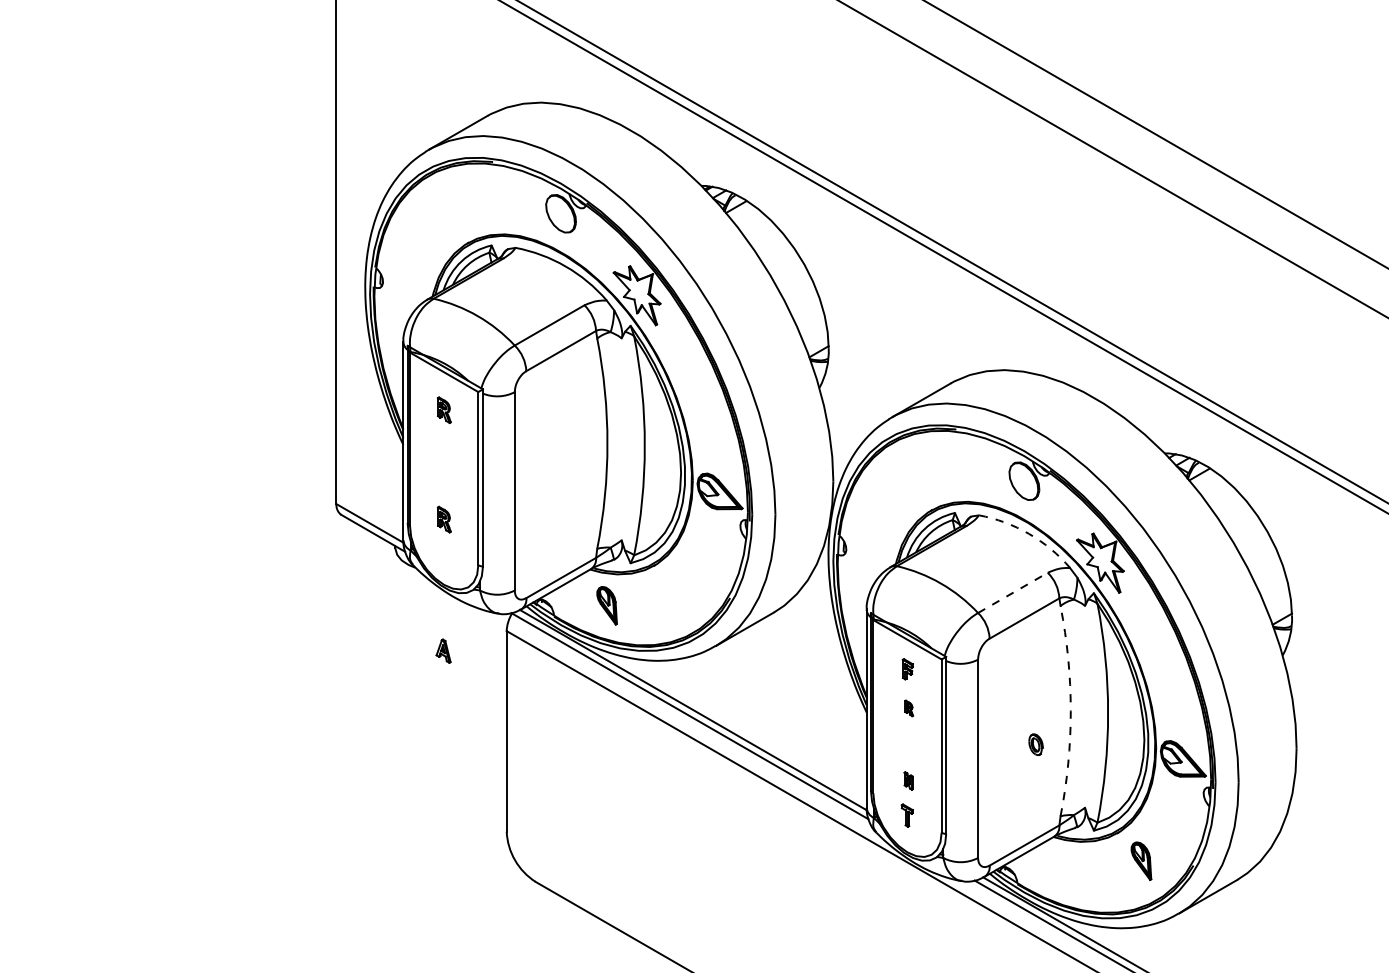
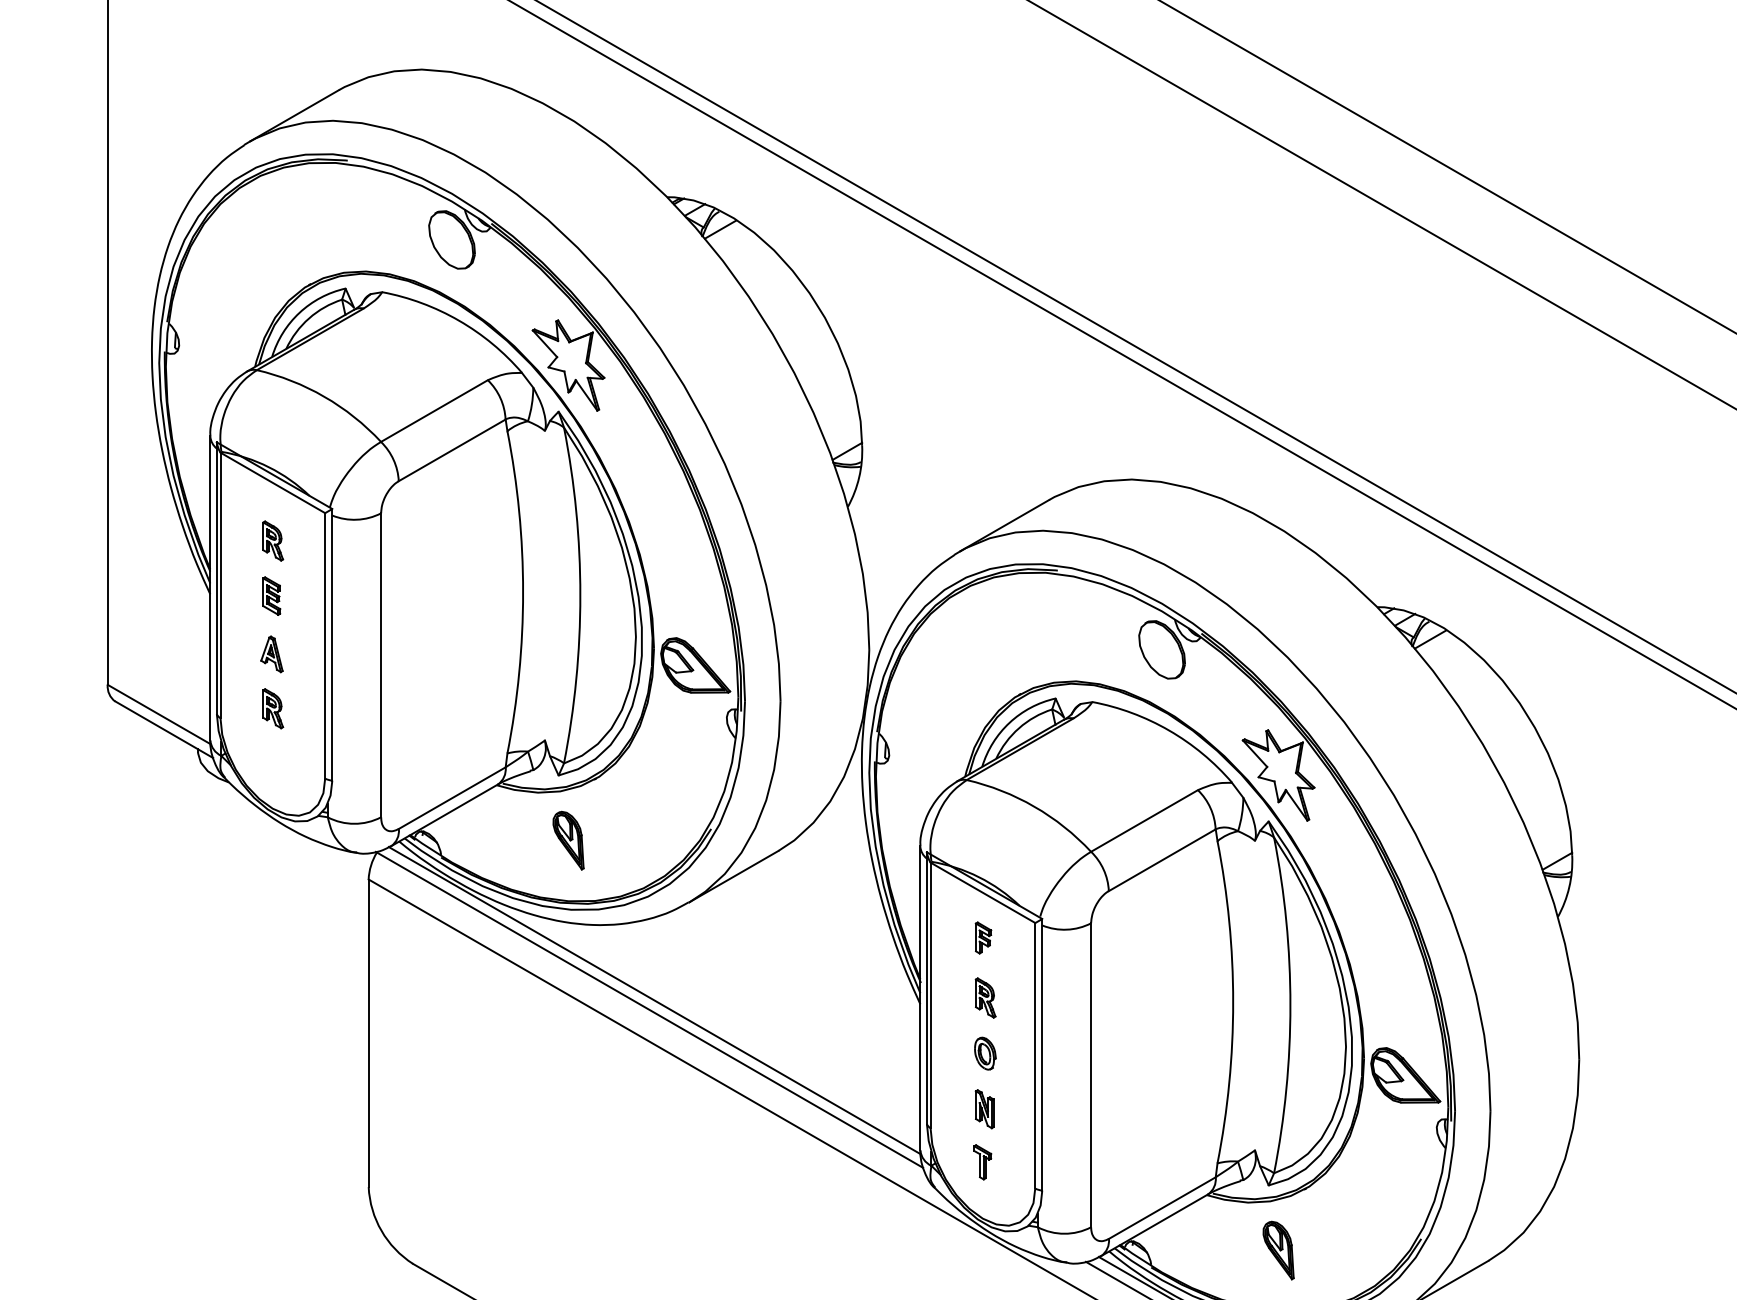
part: (442, 445) -> (270, 595), added
arc: (1028, 533) -> (1168, 729), dashed -> solid
line: (1013, 592) -> (1145, 820), dashed -> solid
part: (606, 605) -> (567, 840), moved
part: (443, 650) -> (271, 653), moved
part: (908, 708) -> (984, 998), size x1.67
arc: (1070, 711) -> (1232, 1002), dashed -> solid
part: (1035, 744) -> (984, 1053), moved
part: (908, 780) -> (984, 1108), size x1.43
part: (1141, 860) -> (1278, 1249), moved

